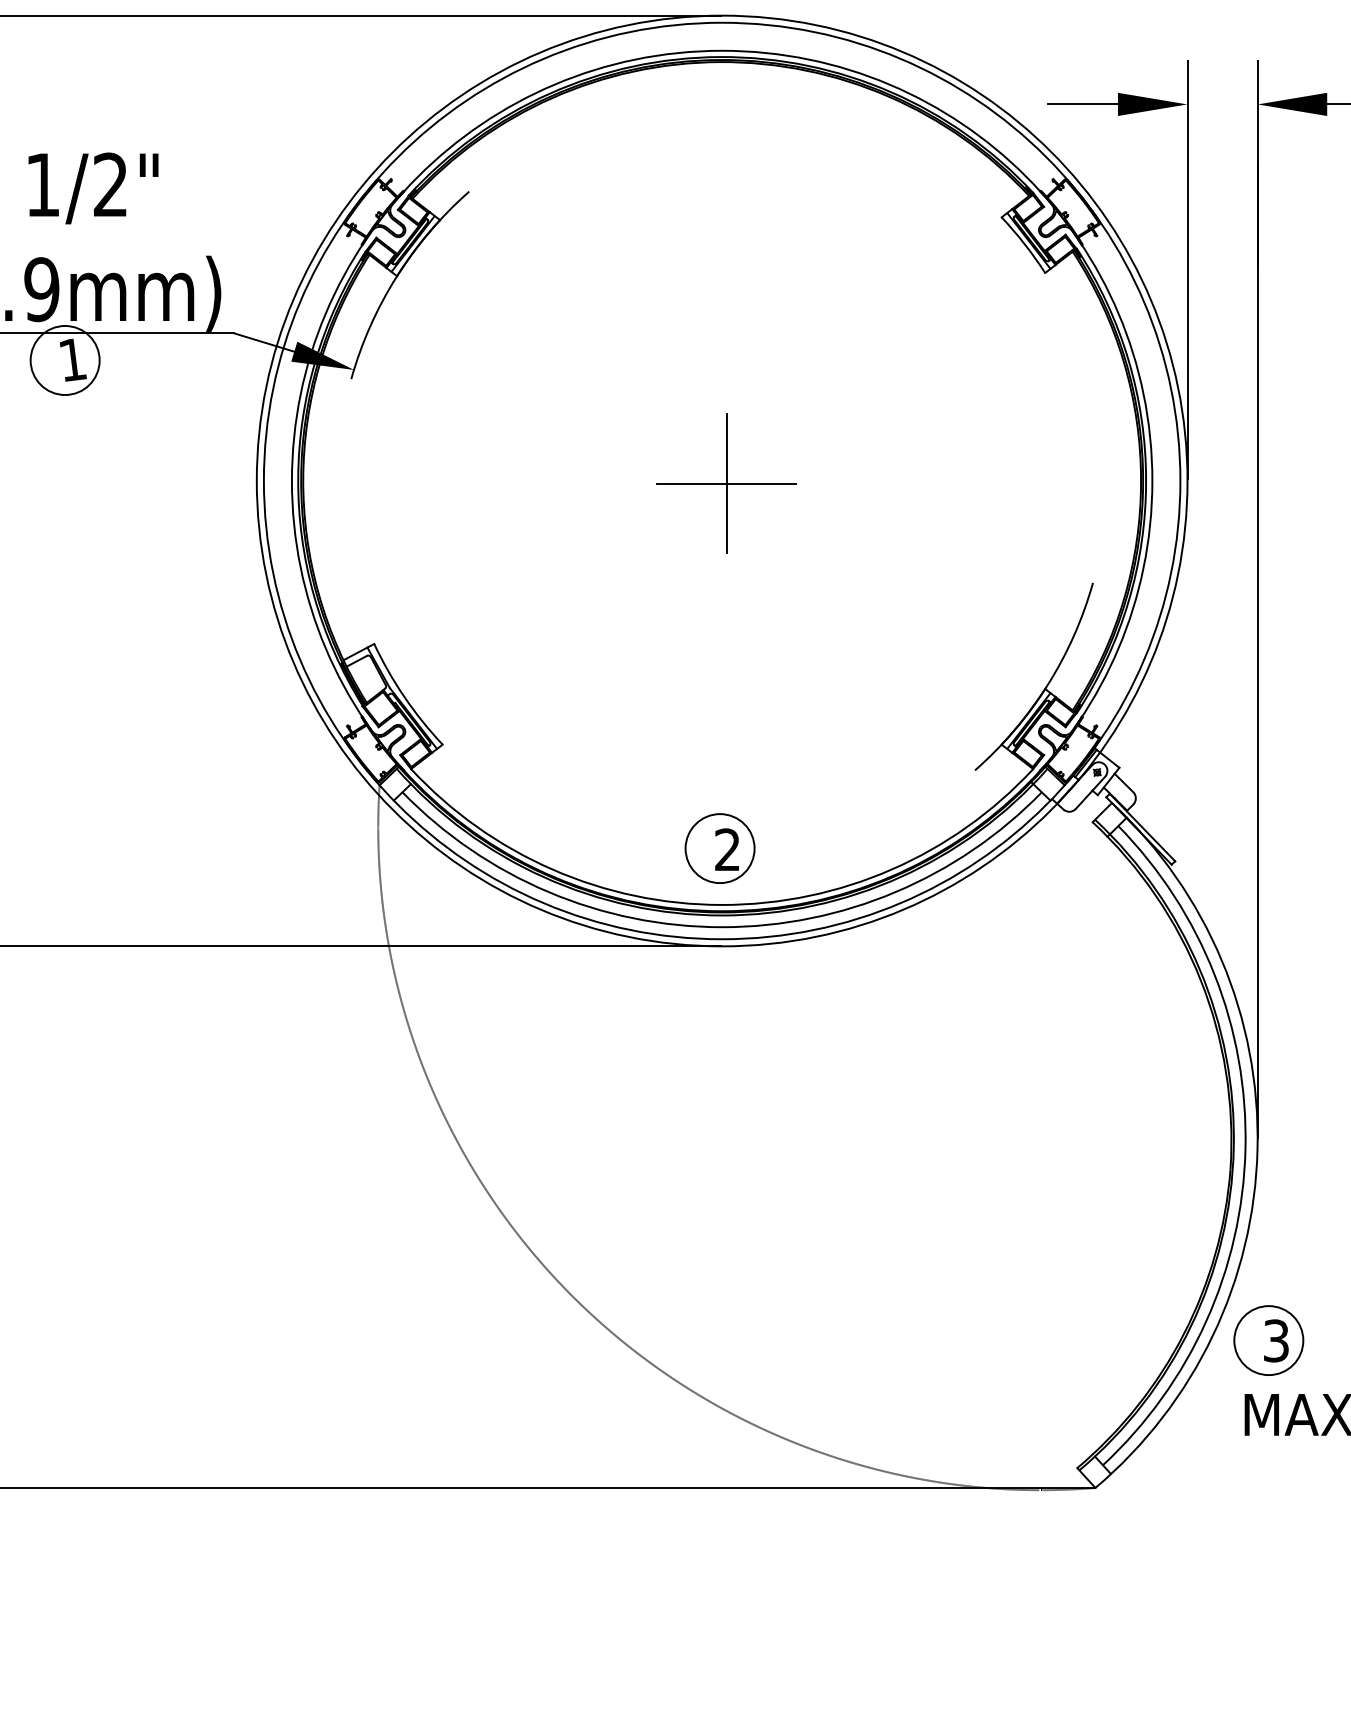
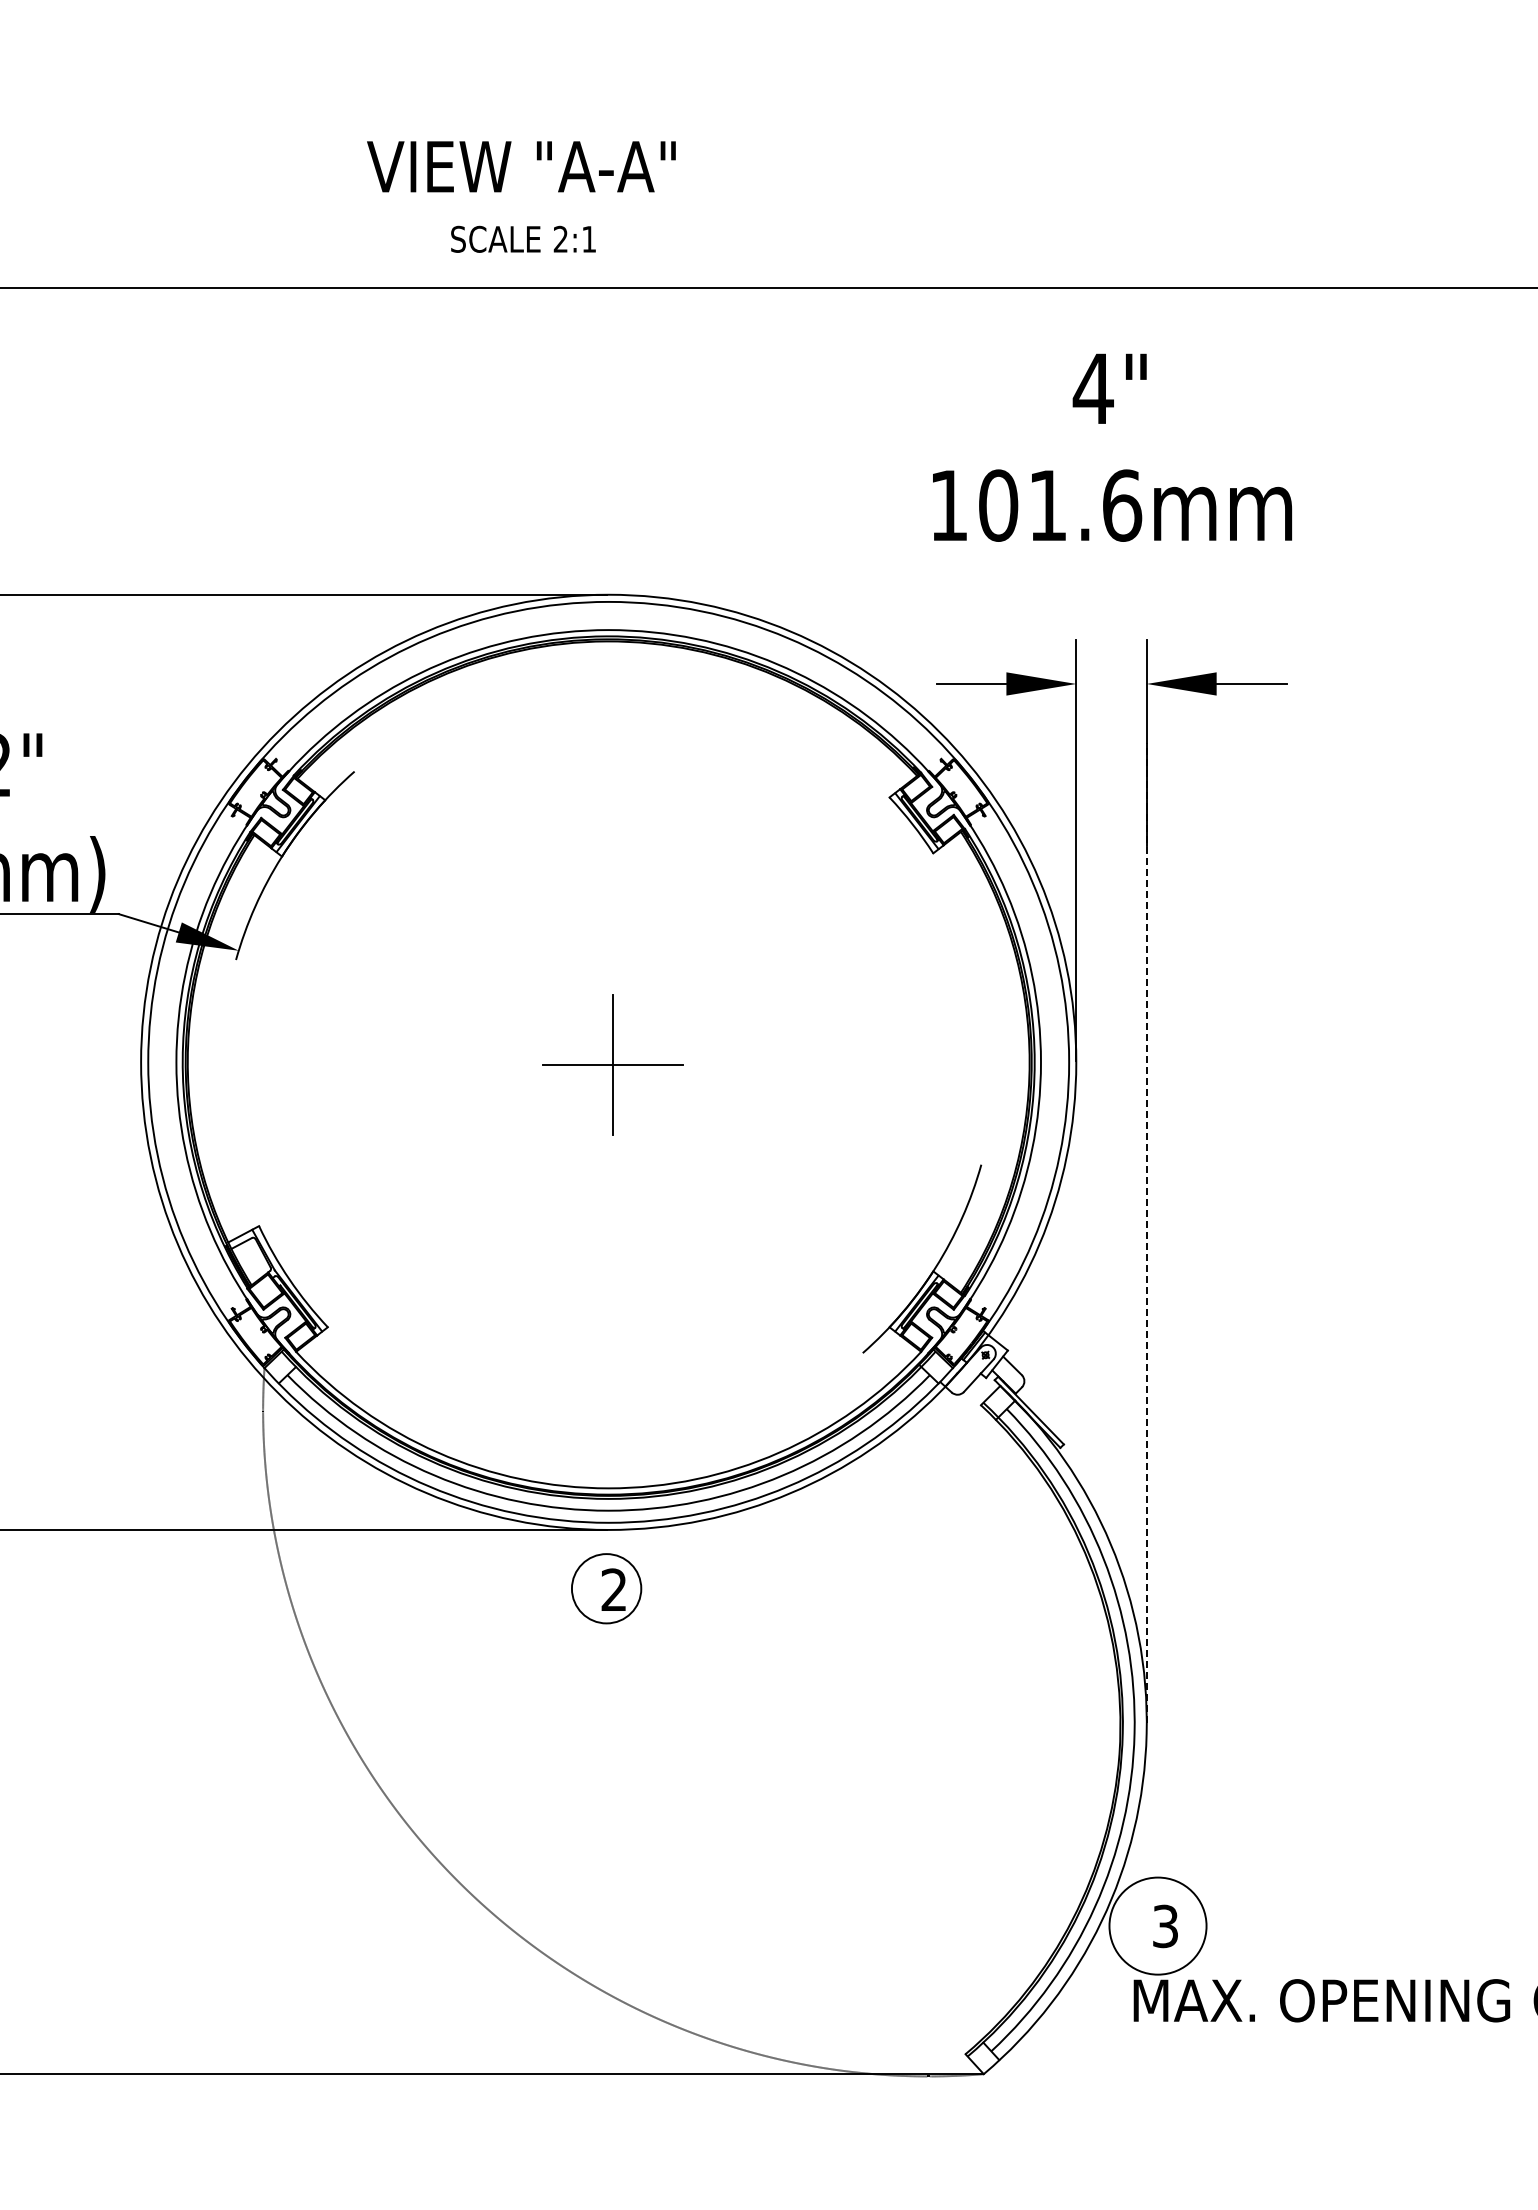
line: (1257, 651) -> (1146, 1233), solid -> dashed
part: (719, 848) -> (606, 1588), moved
circle: (1268, 1339) -> (1157, 1925), size x1.4

